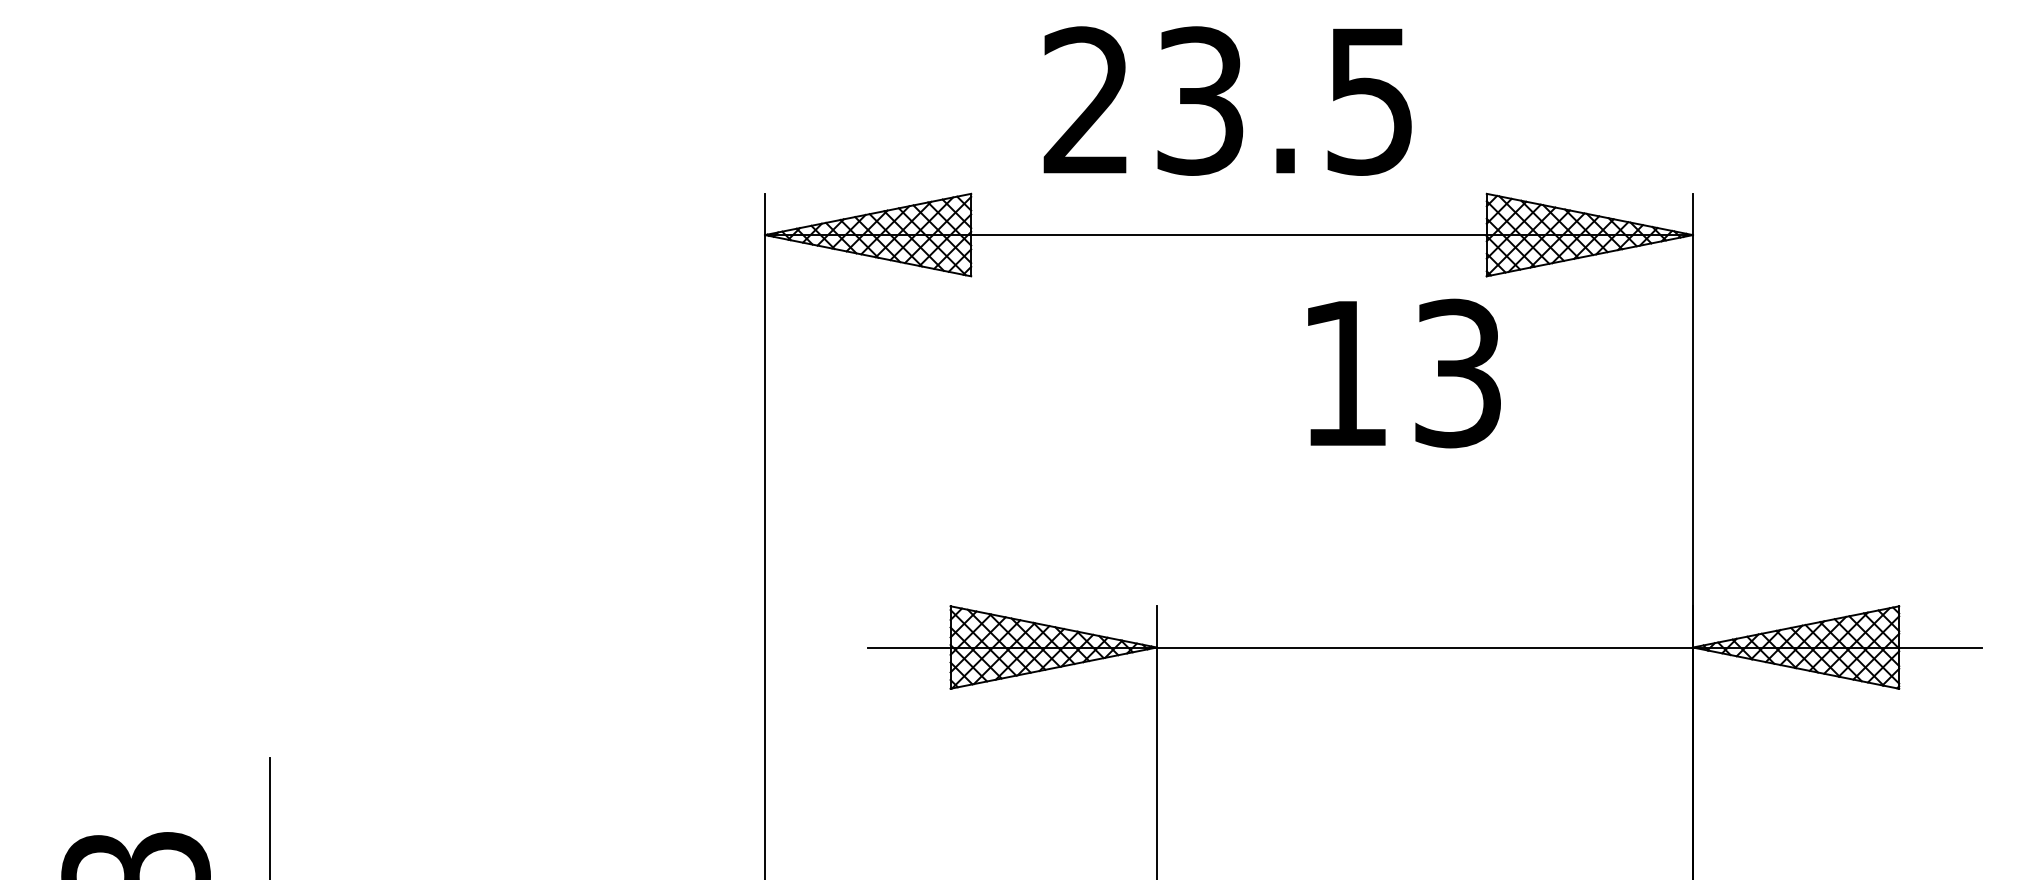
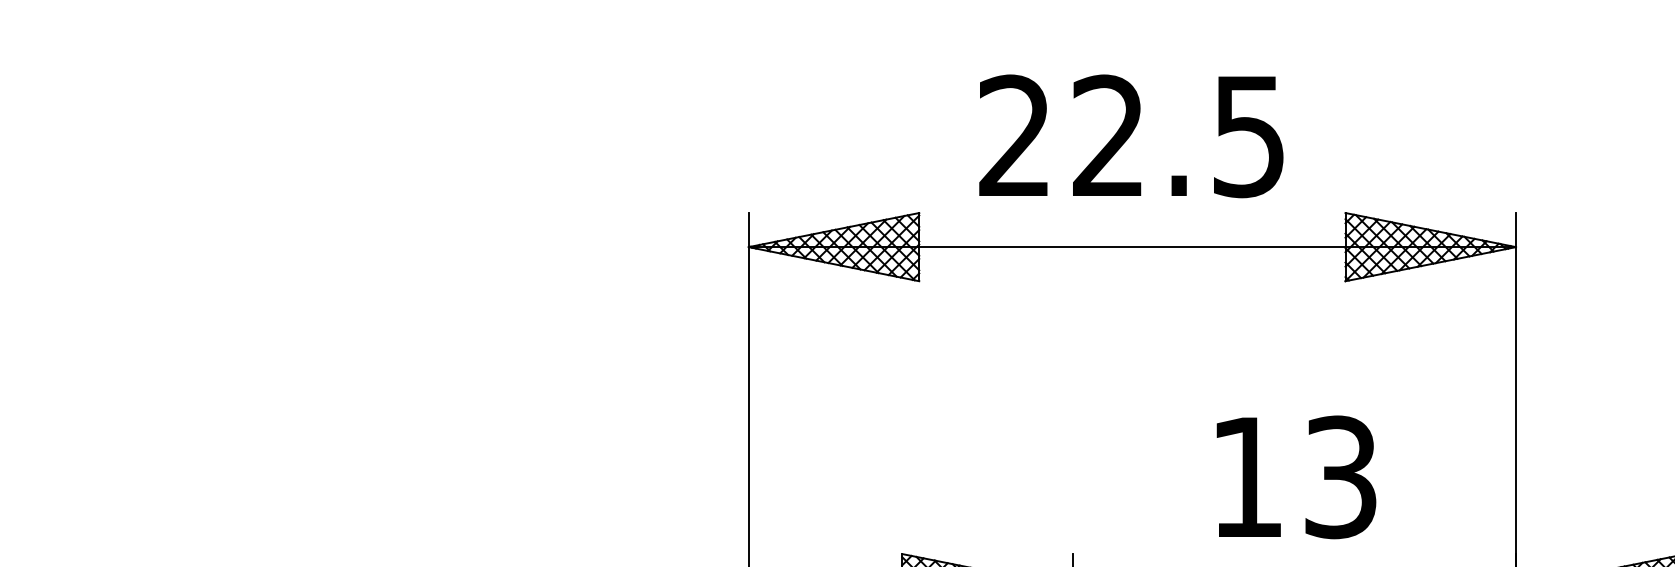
text: (1200, 100) -> (1108, 135), 23.5 -> 22.5
text: (1404, 373) -> (1296, 477), moved

